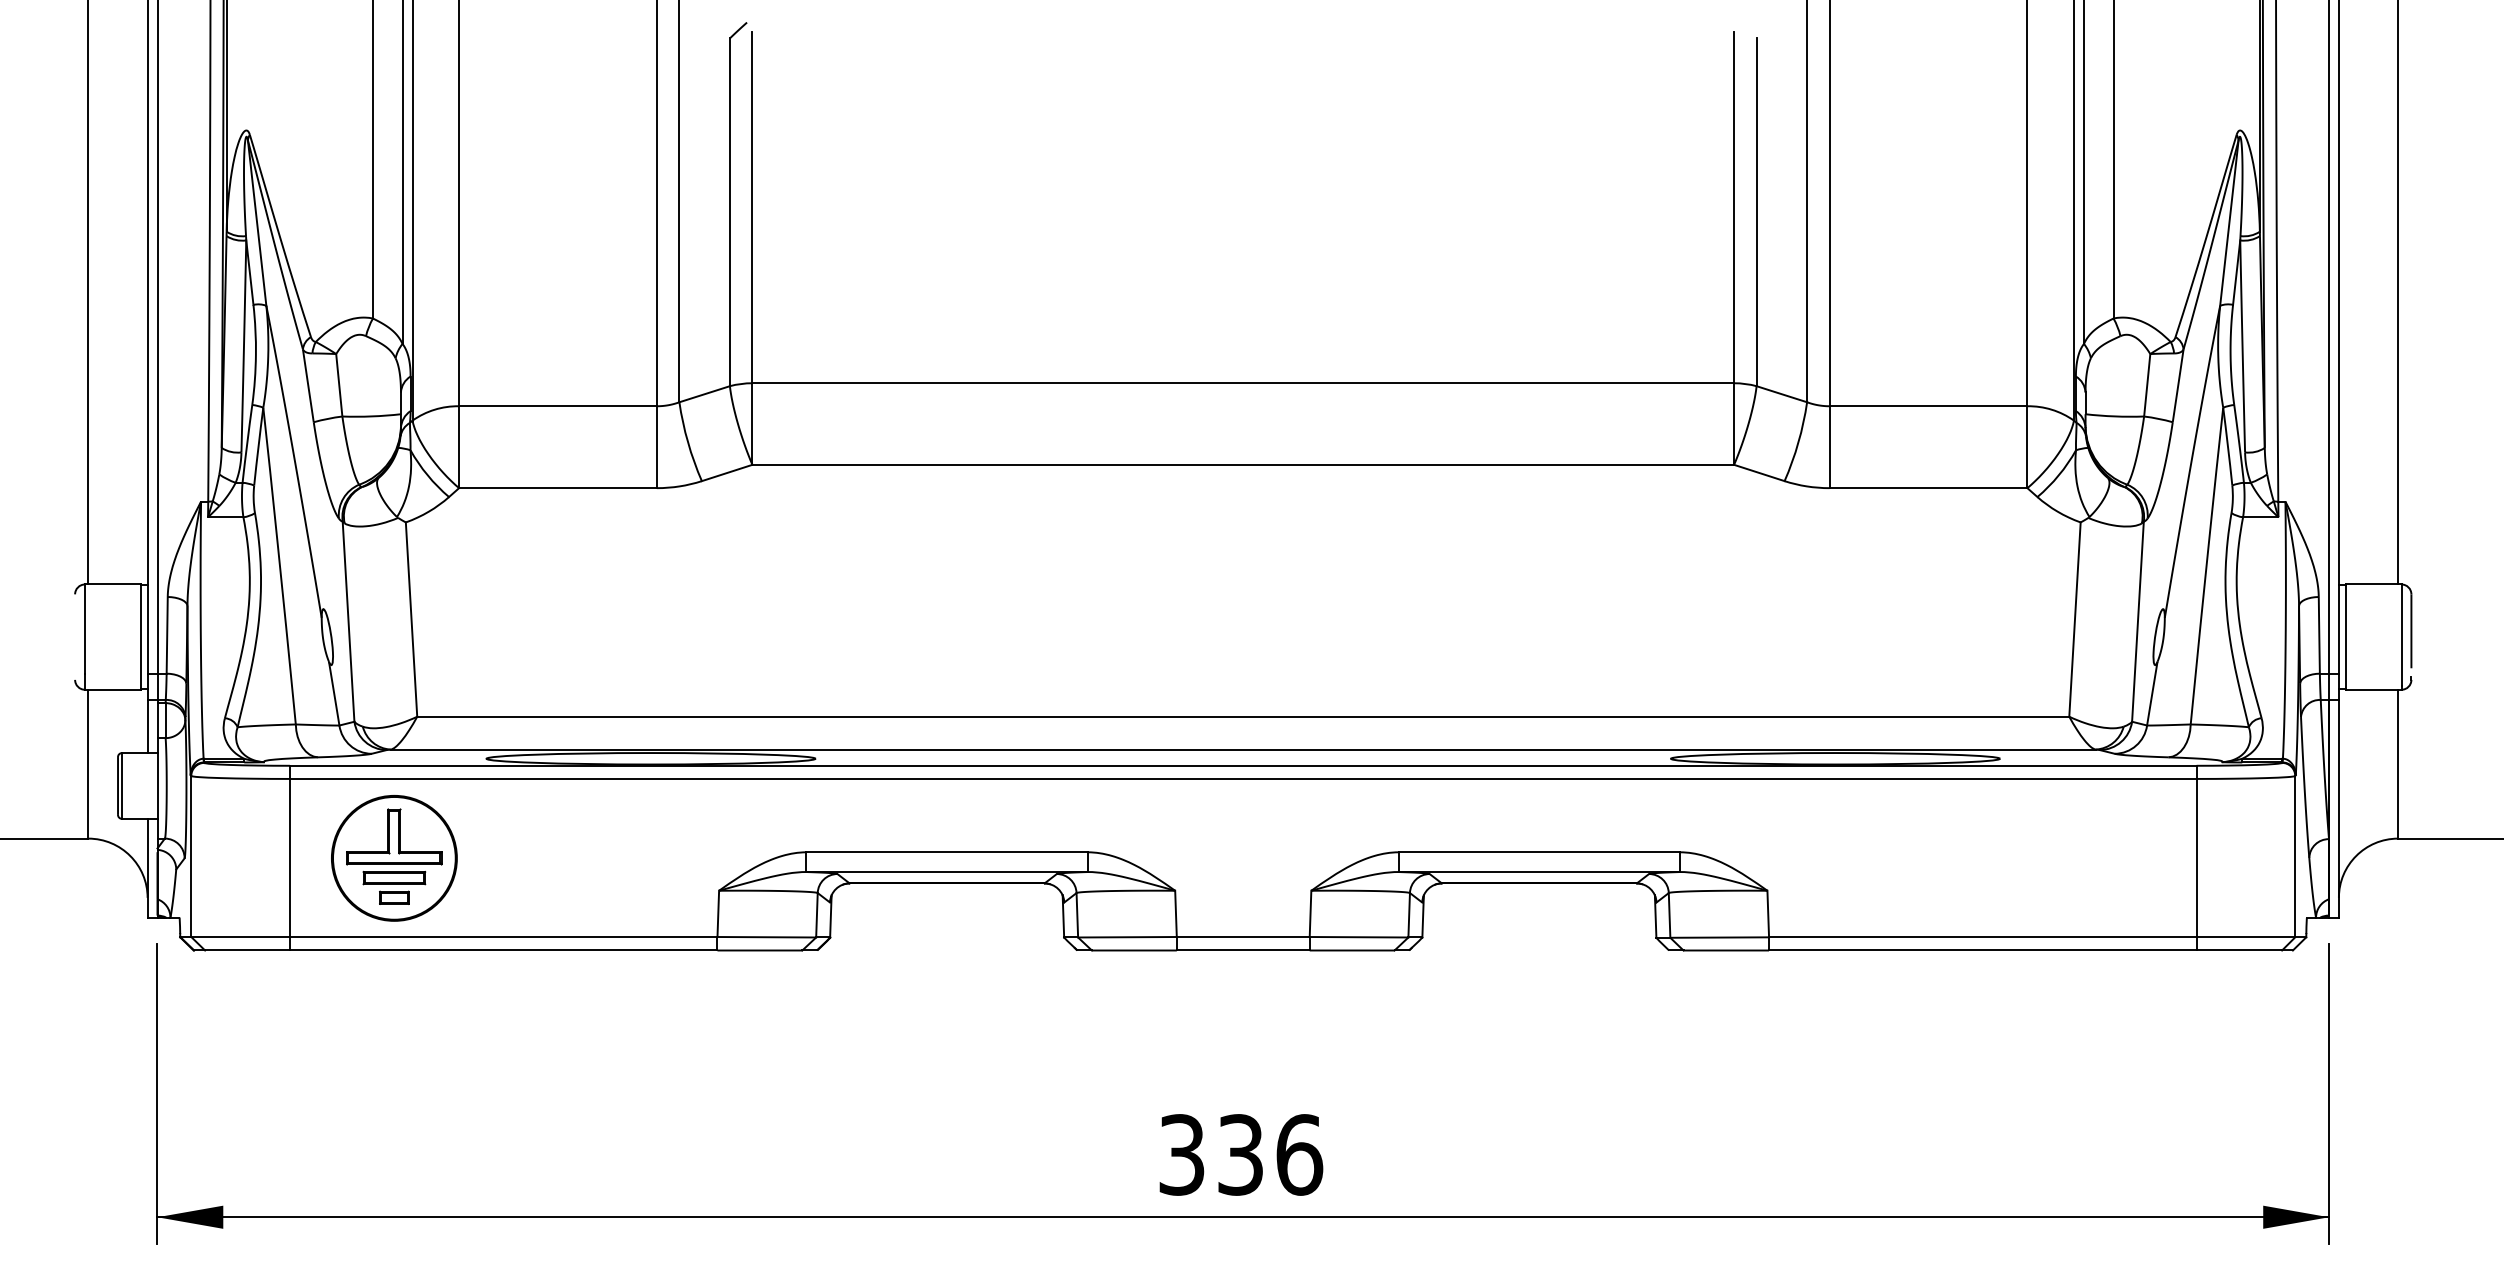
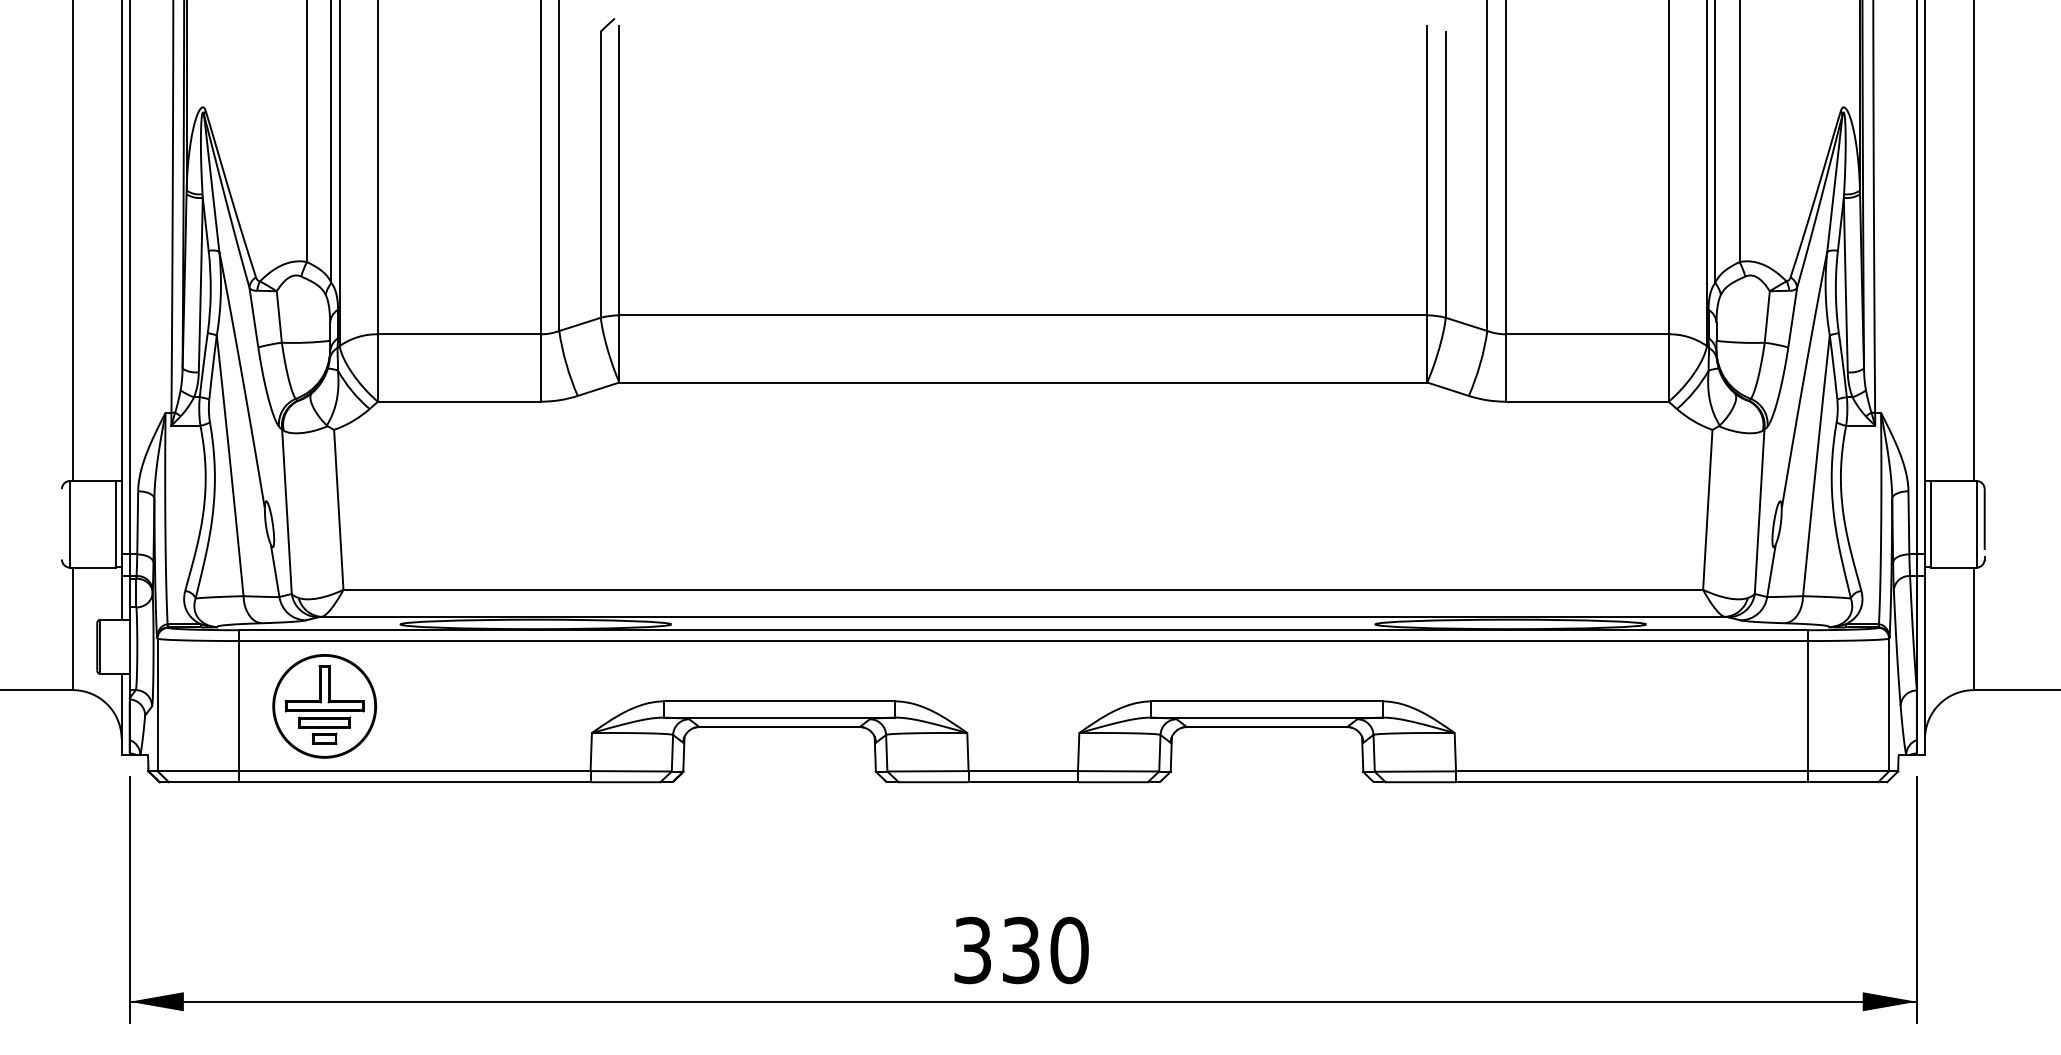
text: (1299, 1154) -> (1069, 950), 336 -> 330

